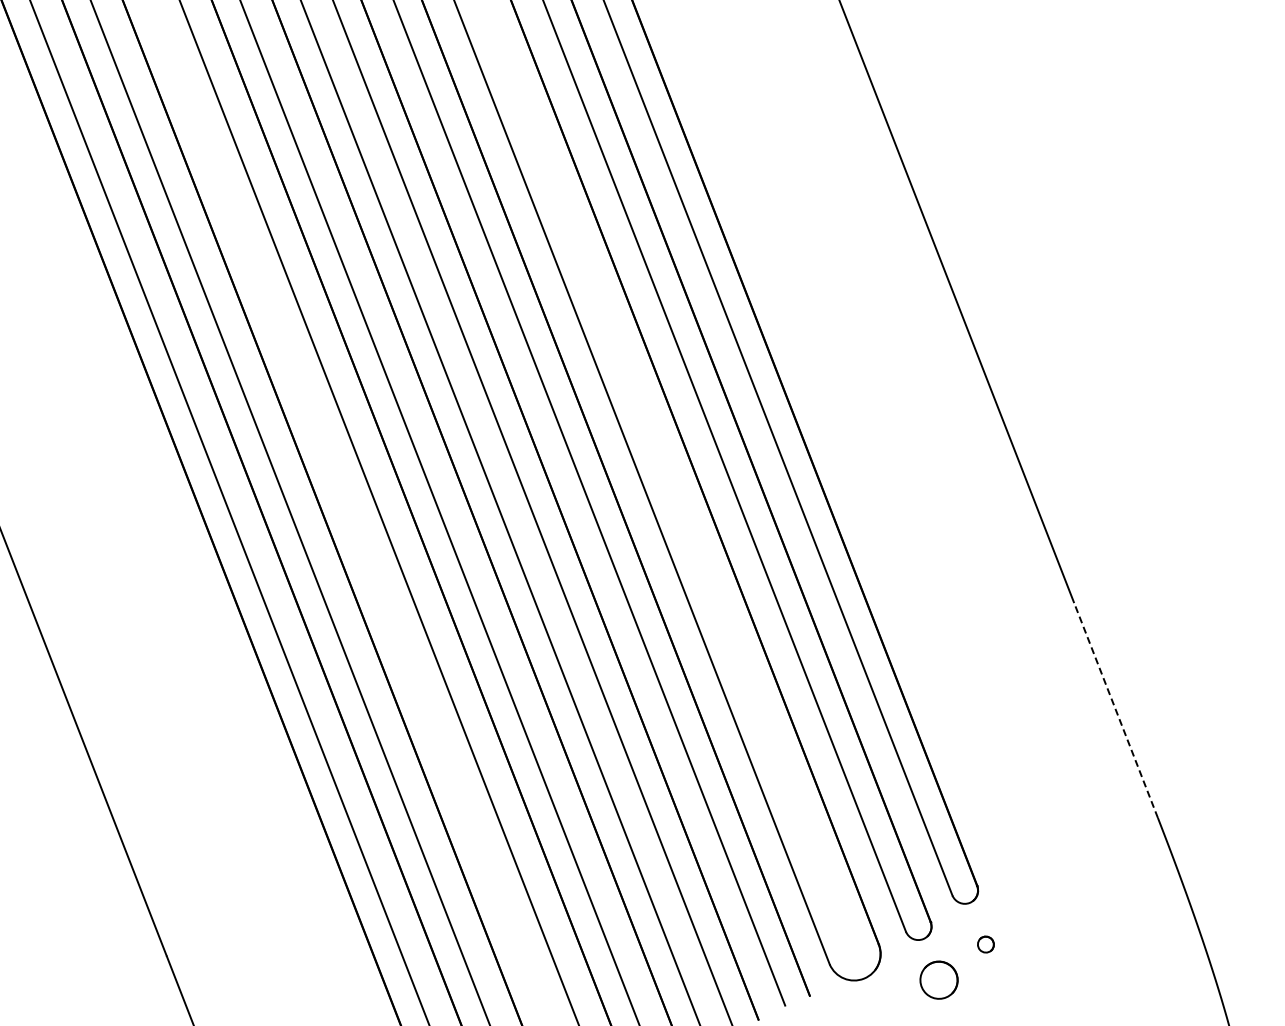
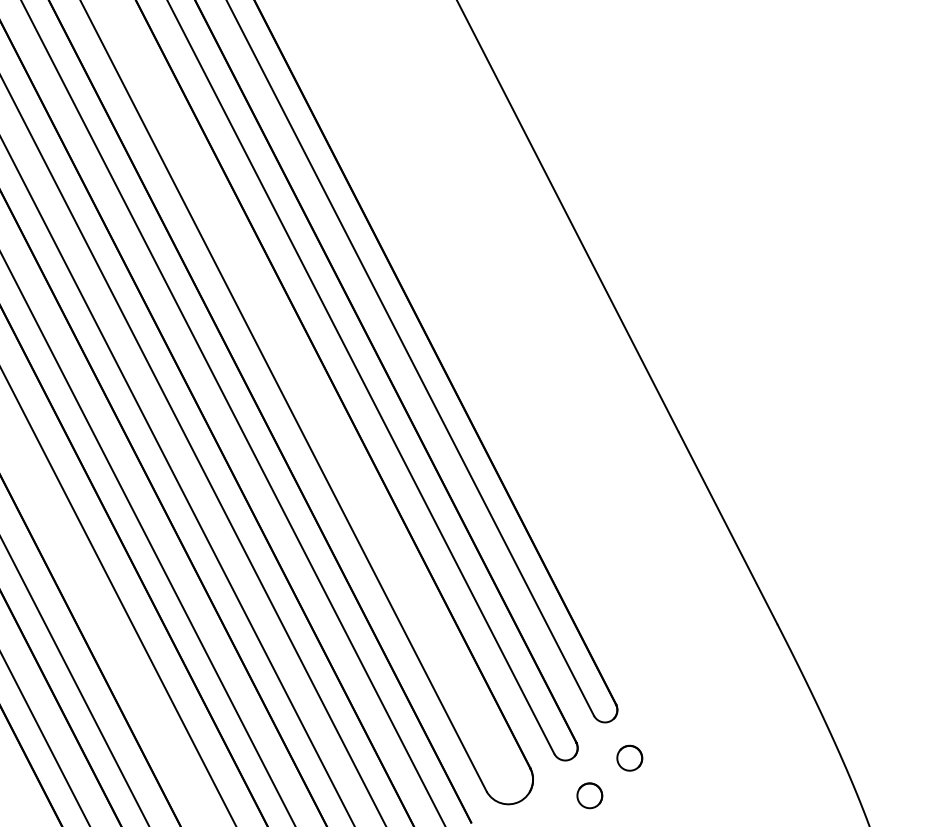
line: (1115, 710) -> (727, 528), dashed -> solid
part: (985, 944) -> (629, 758), size x1.67
part: (939, 980) -> (590, 795), size x0.71

